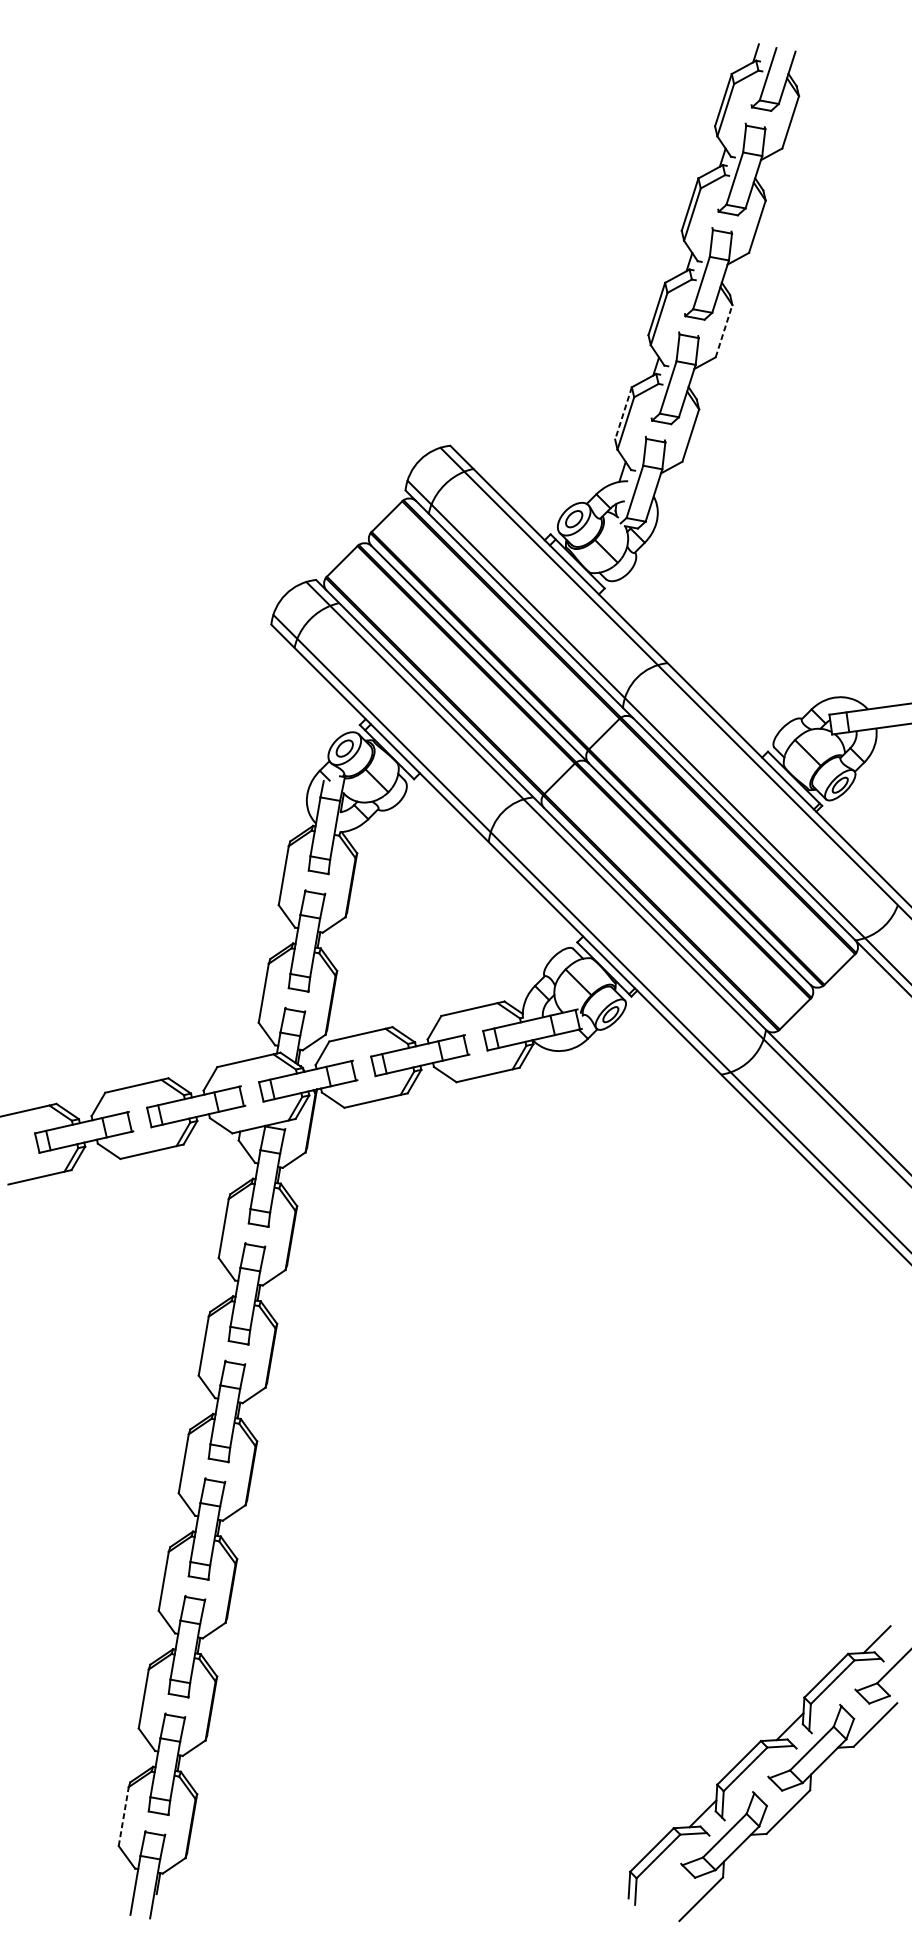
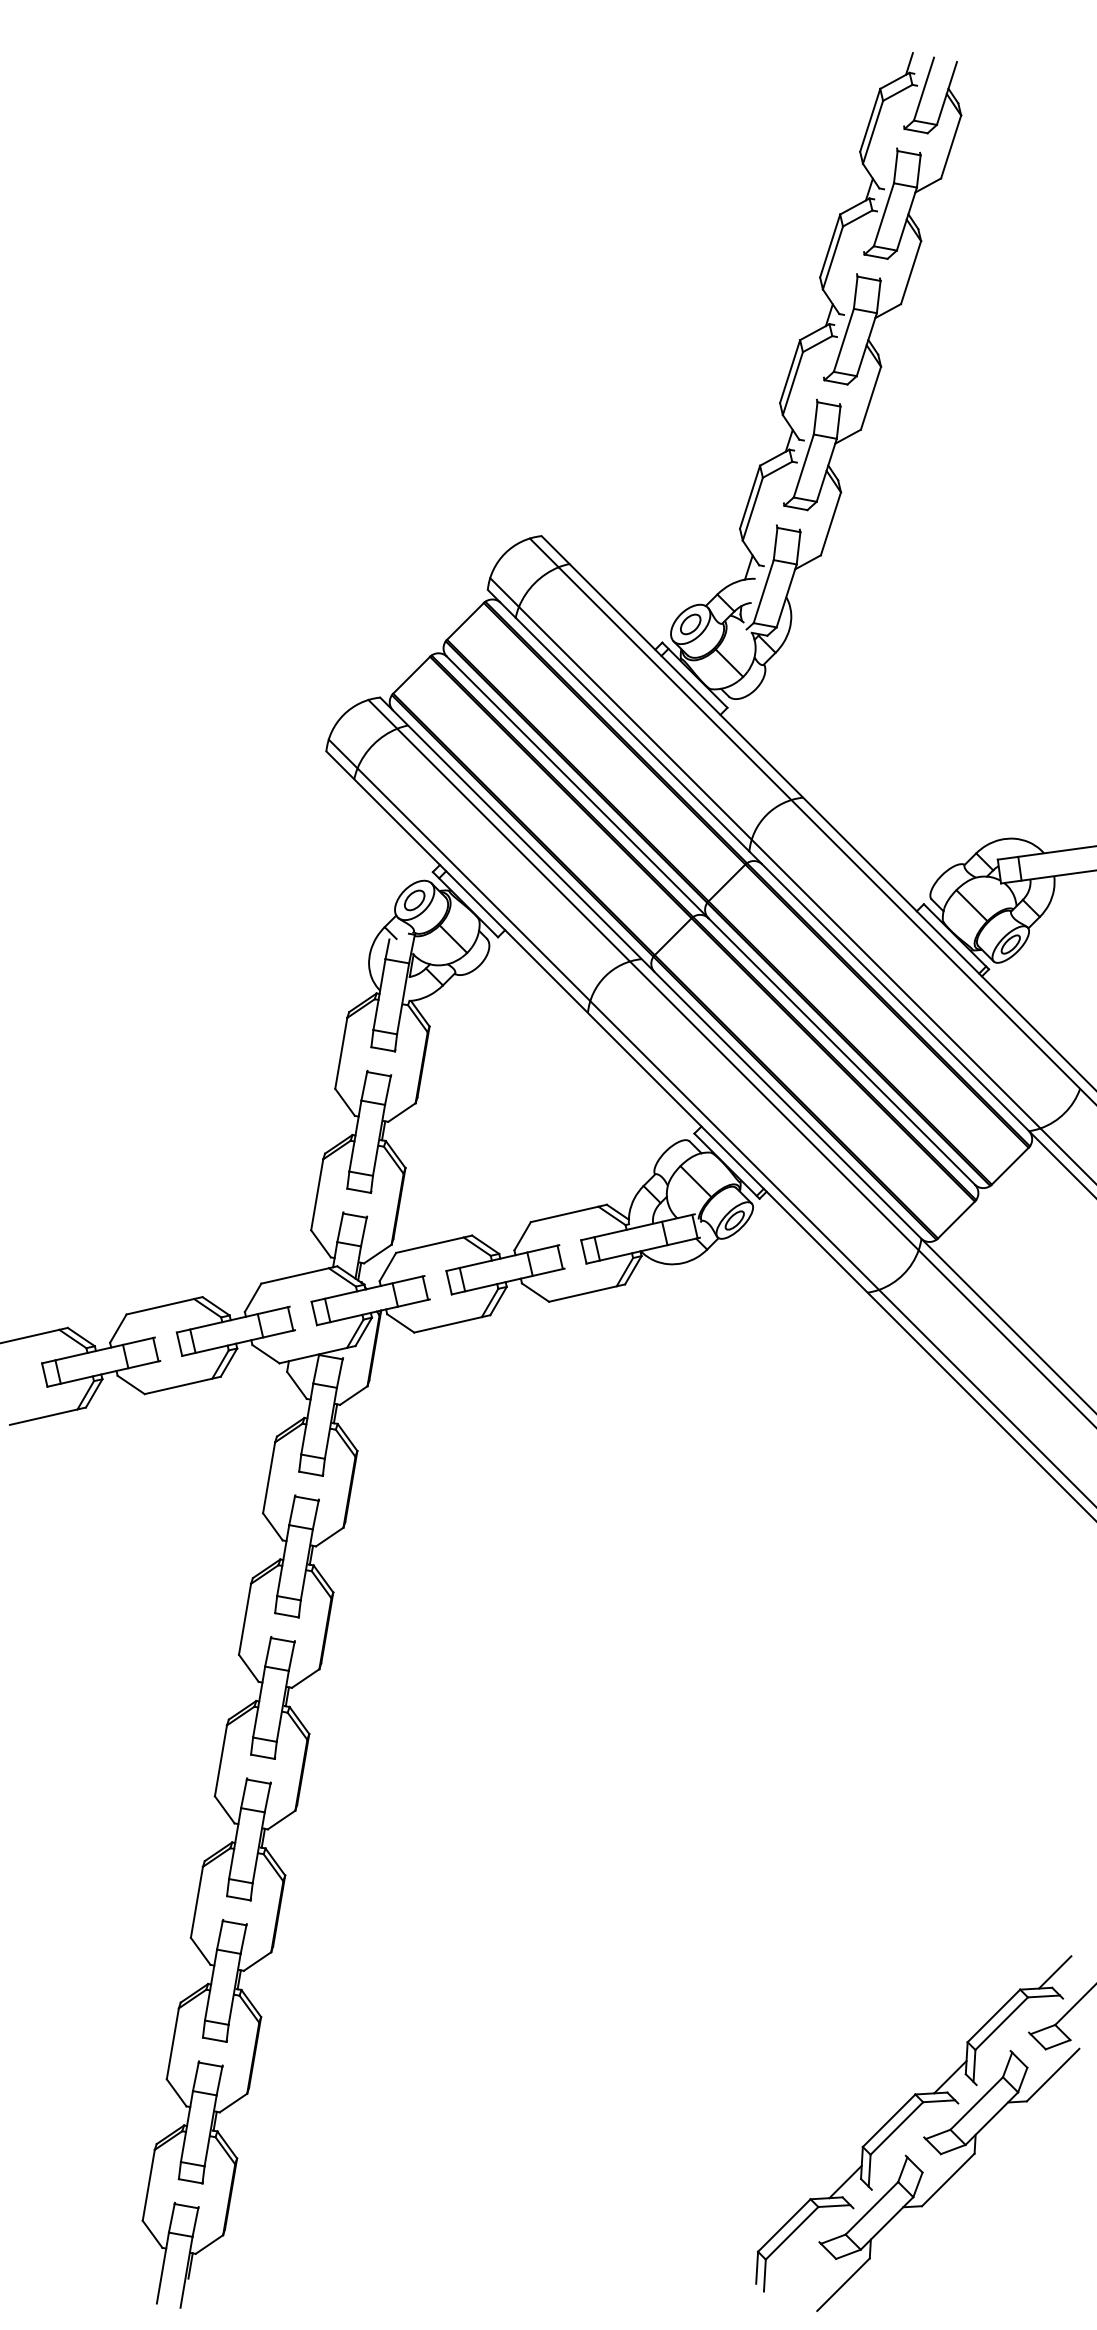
line: (724, 330) -> (871, 397), dashed -> solid
line: (623, 413) -> (749, 497), dashed -> solid
line: (123, 1816) -> (148, 2185), dashed -> solid

